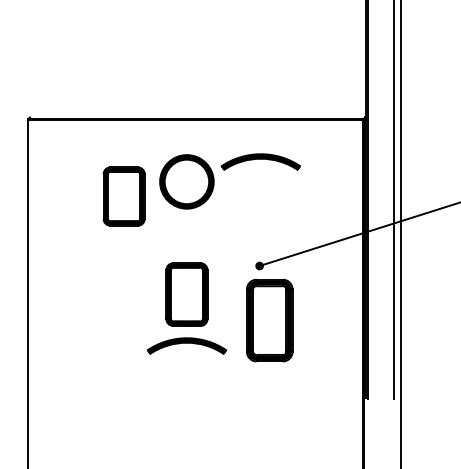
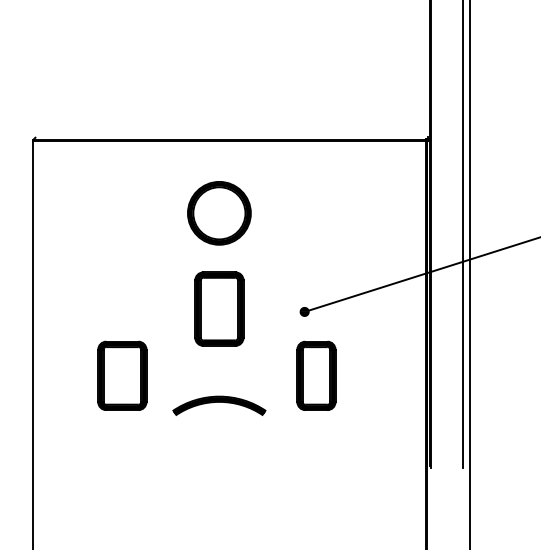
part: (260, 161) -> (305, 189), removed
part: (123, 196) -> (121, 375), moved
part: (186, 294) -> (218, 309), moved
part: (269, 320) -> (316, 375), size x0.71

